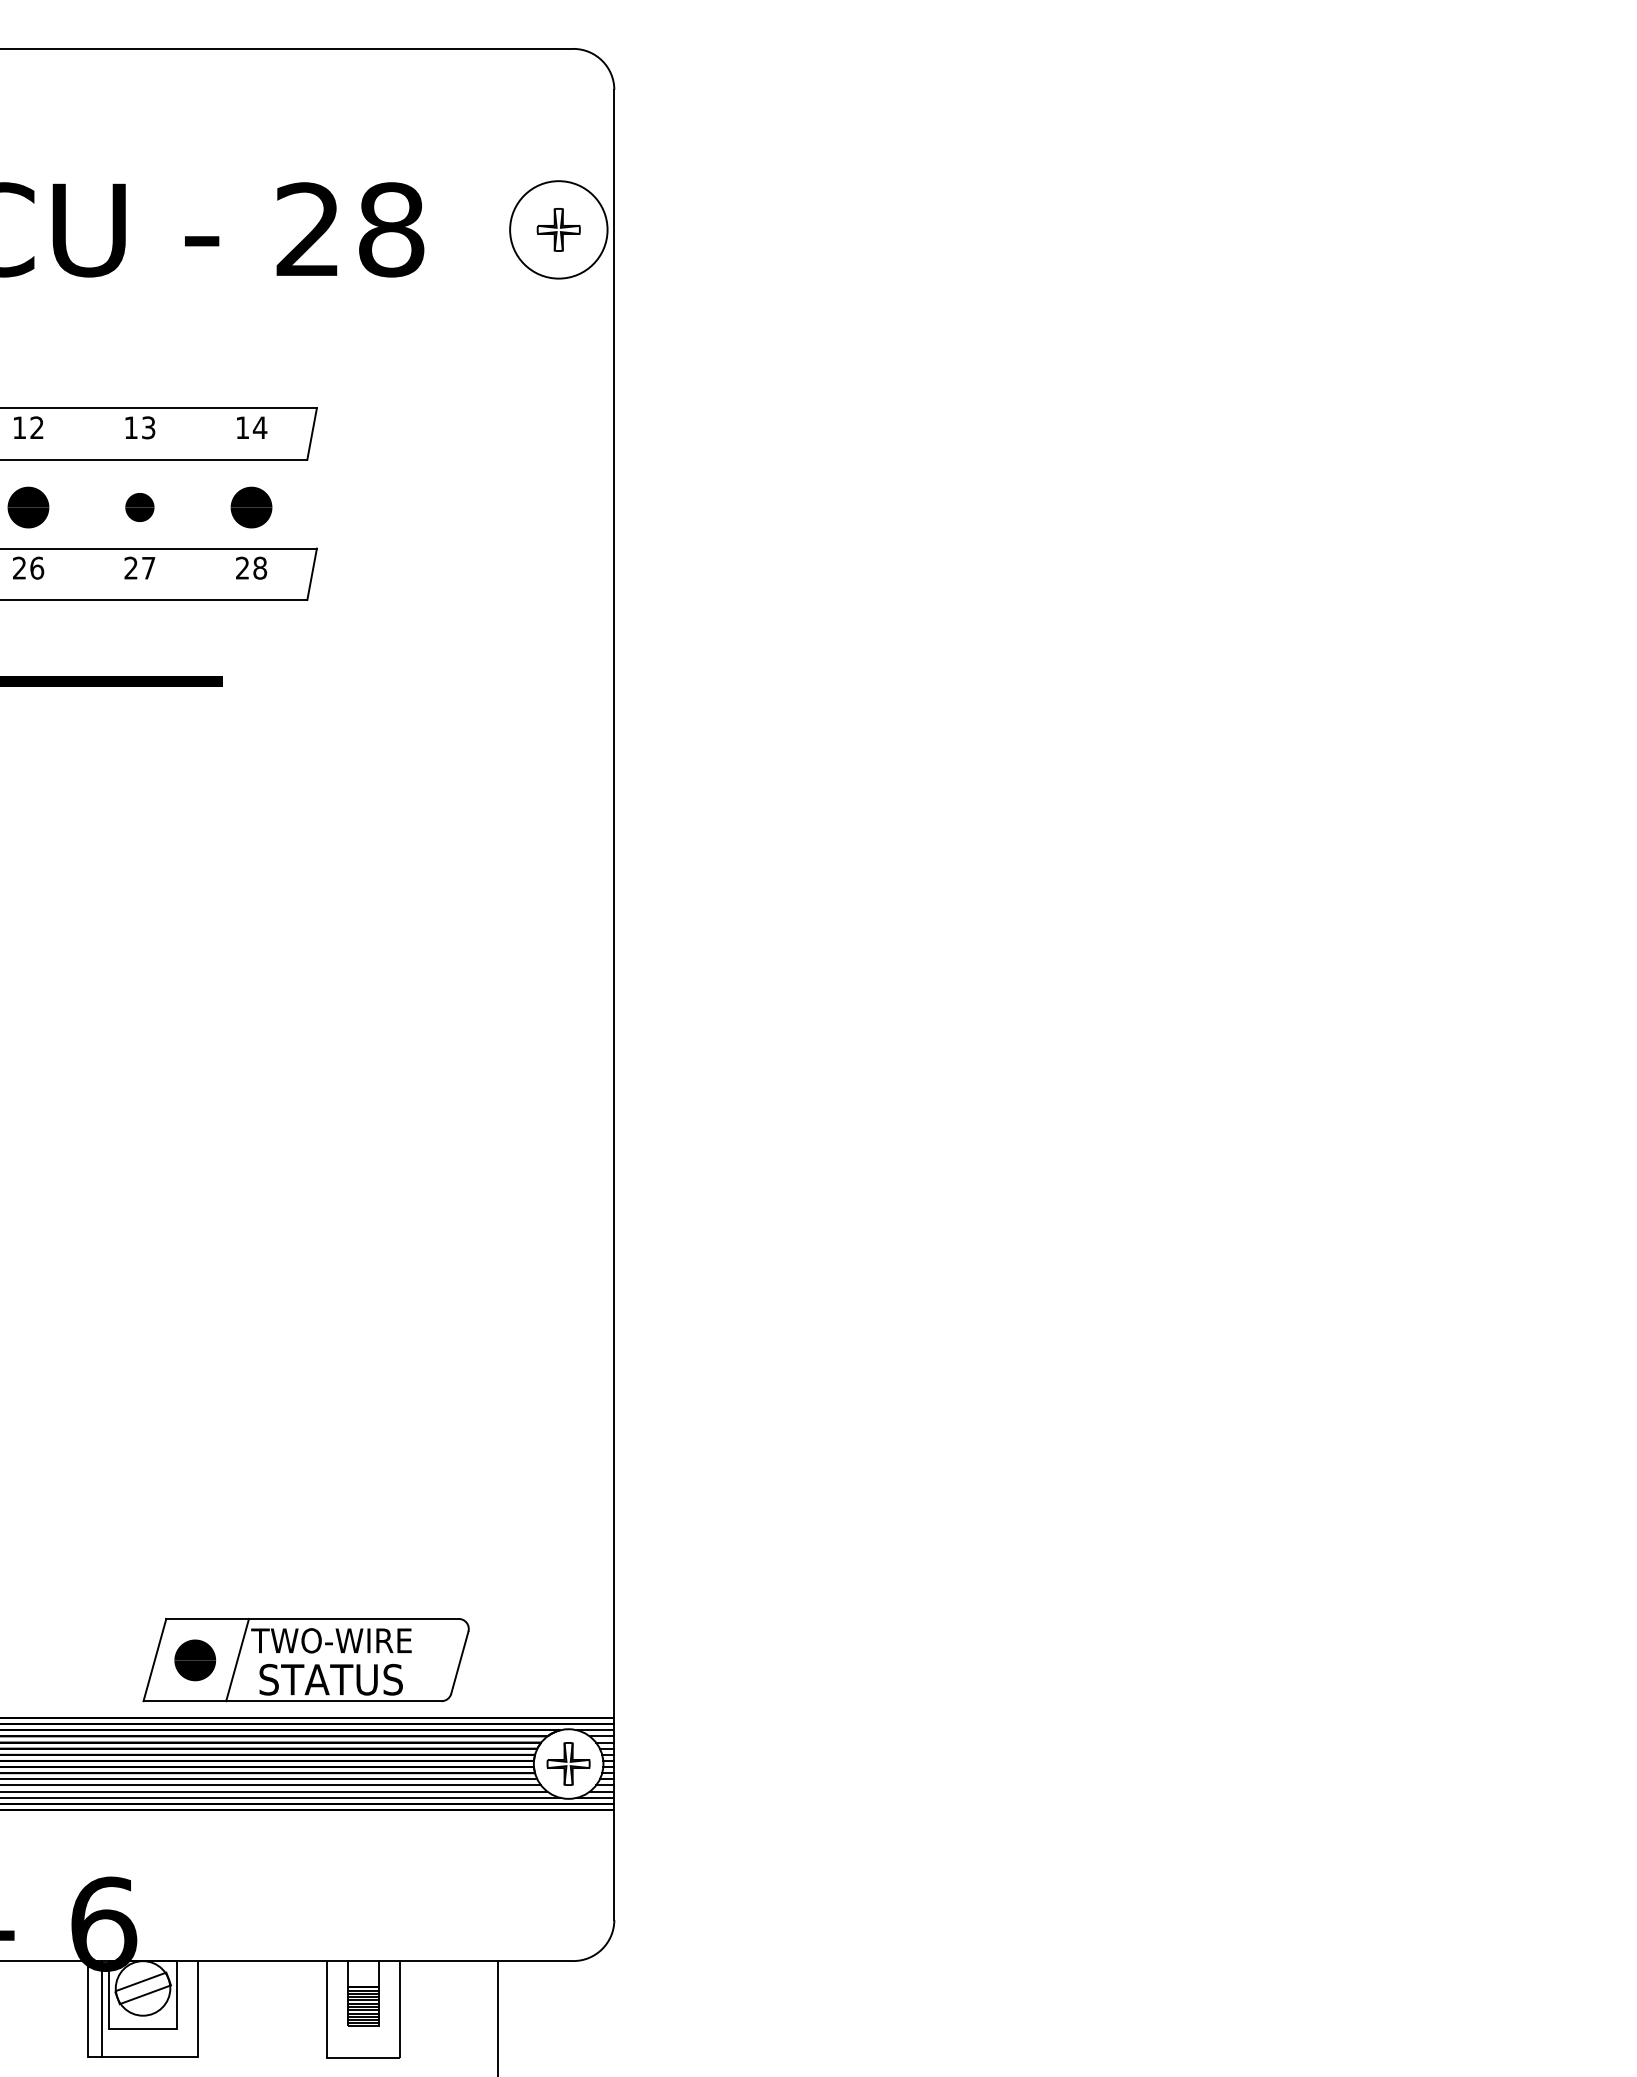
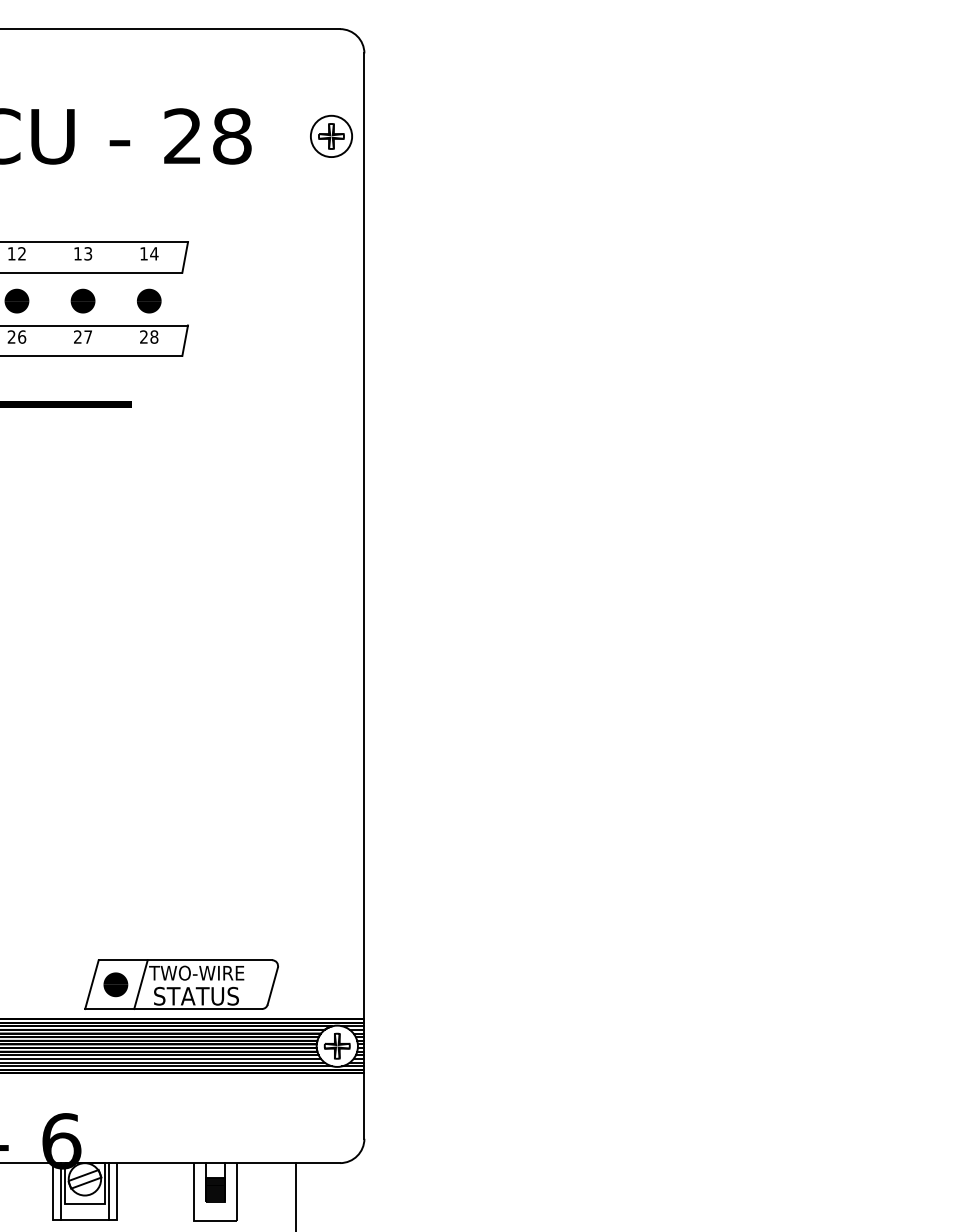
circle: (558, 229) -> (331, 136), size x0.71
part: (138, 506) -> (82, 300), size x1.43
line: (184, 2008) -> (109, 1191), added

